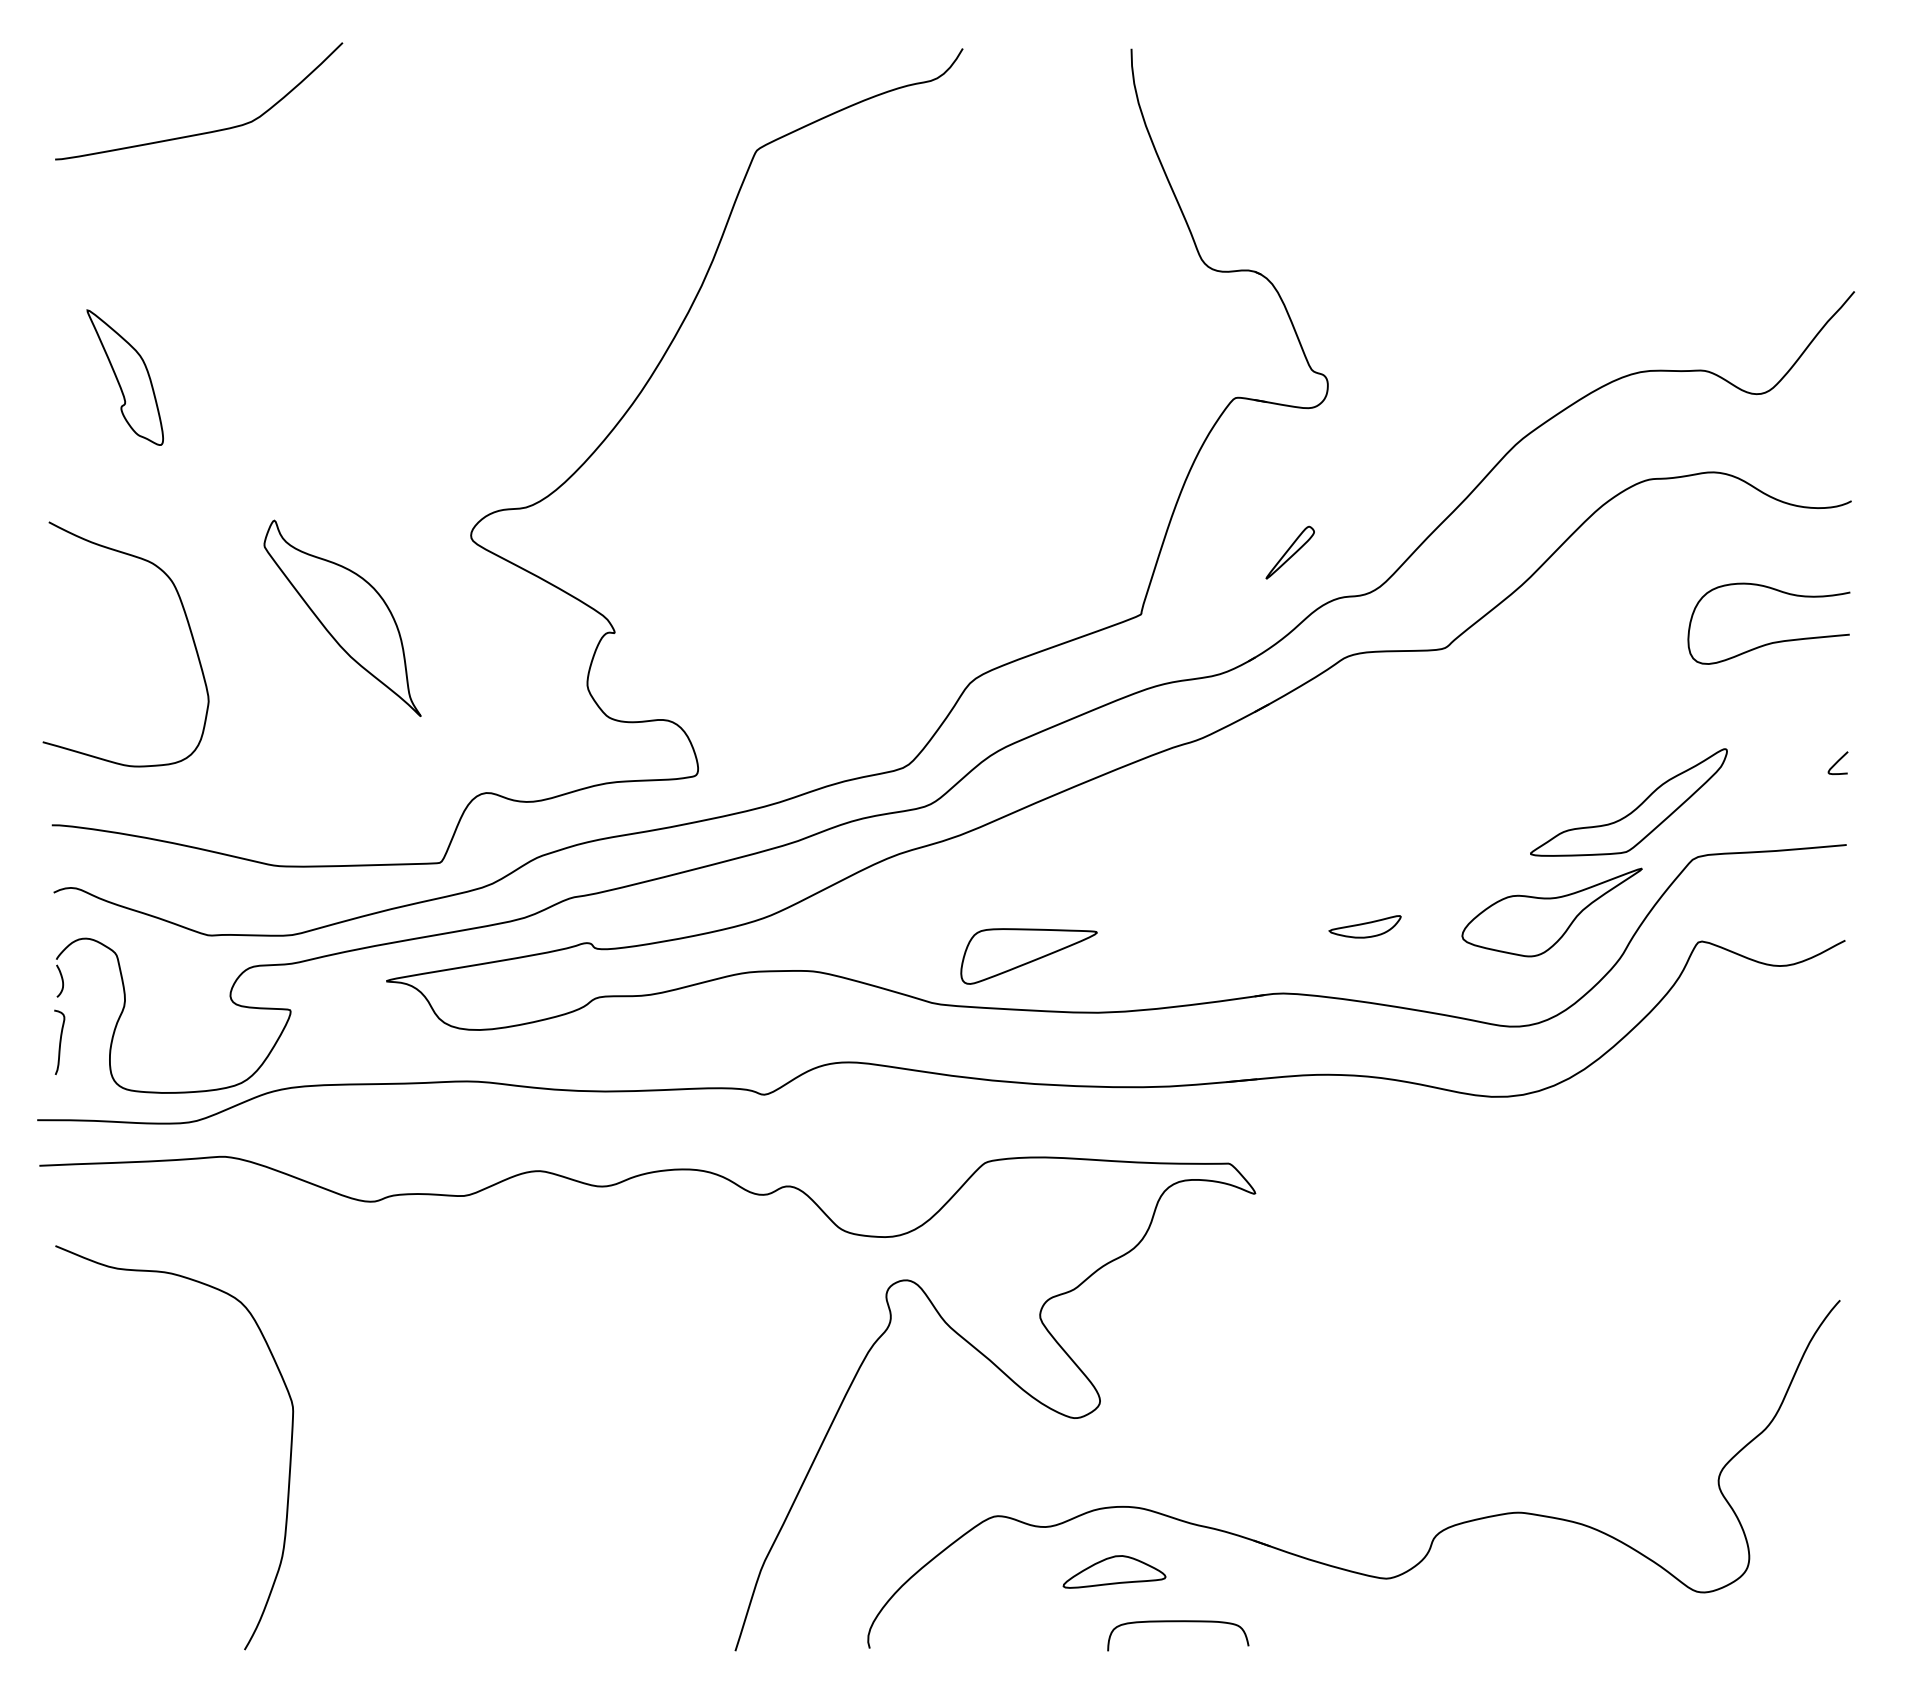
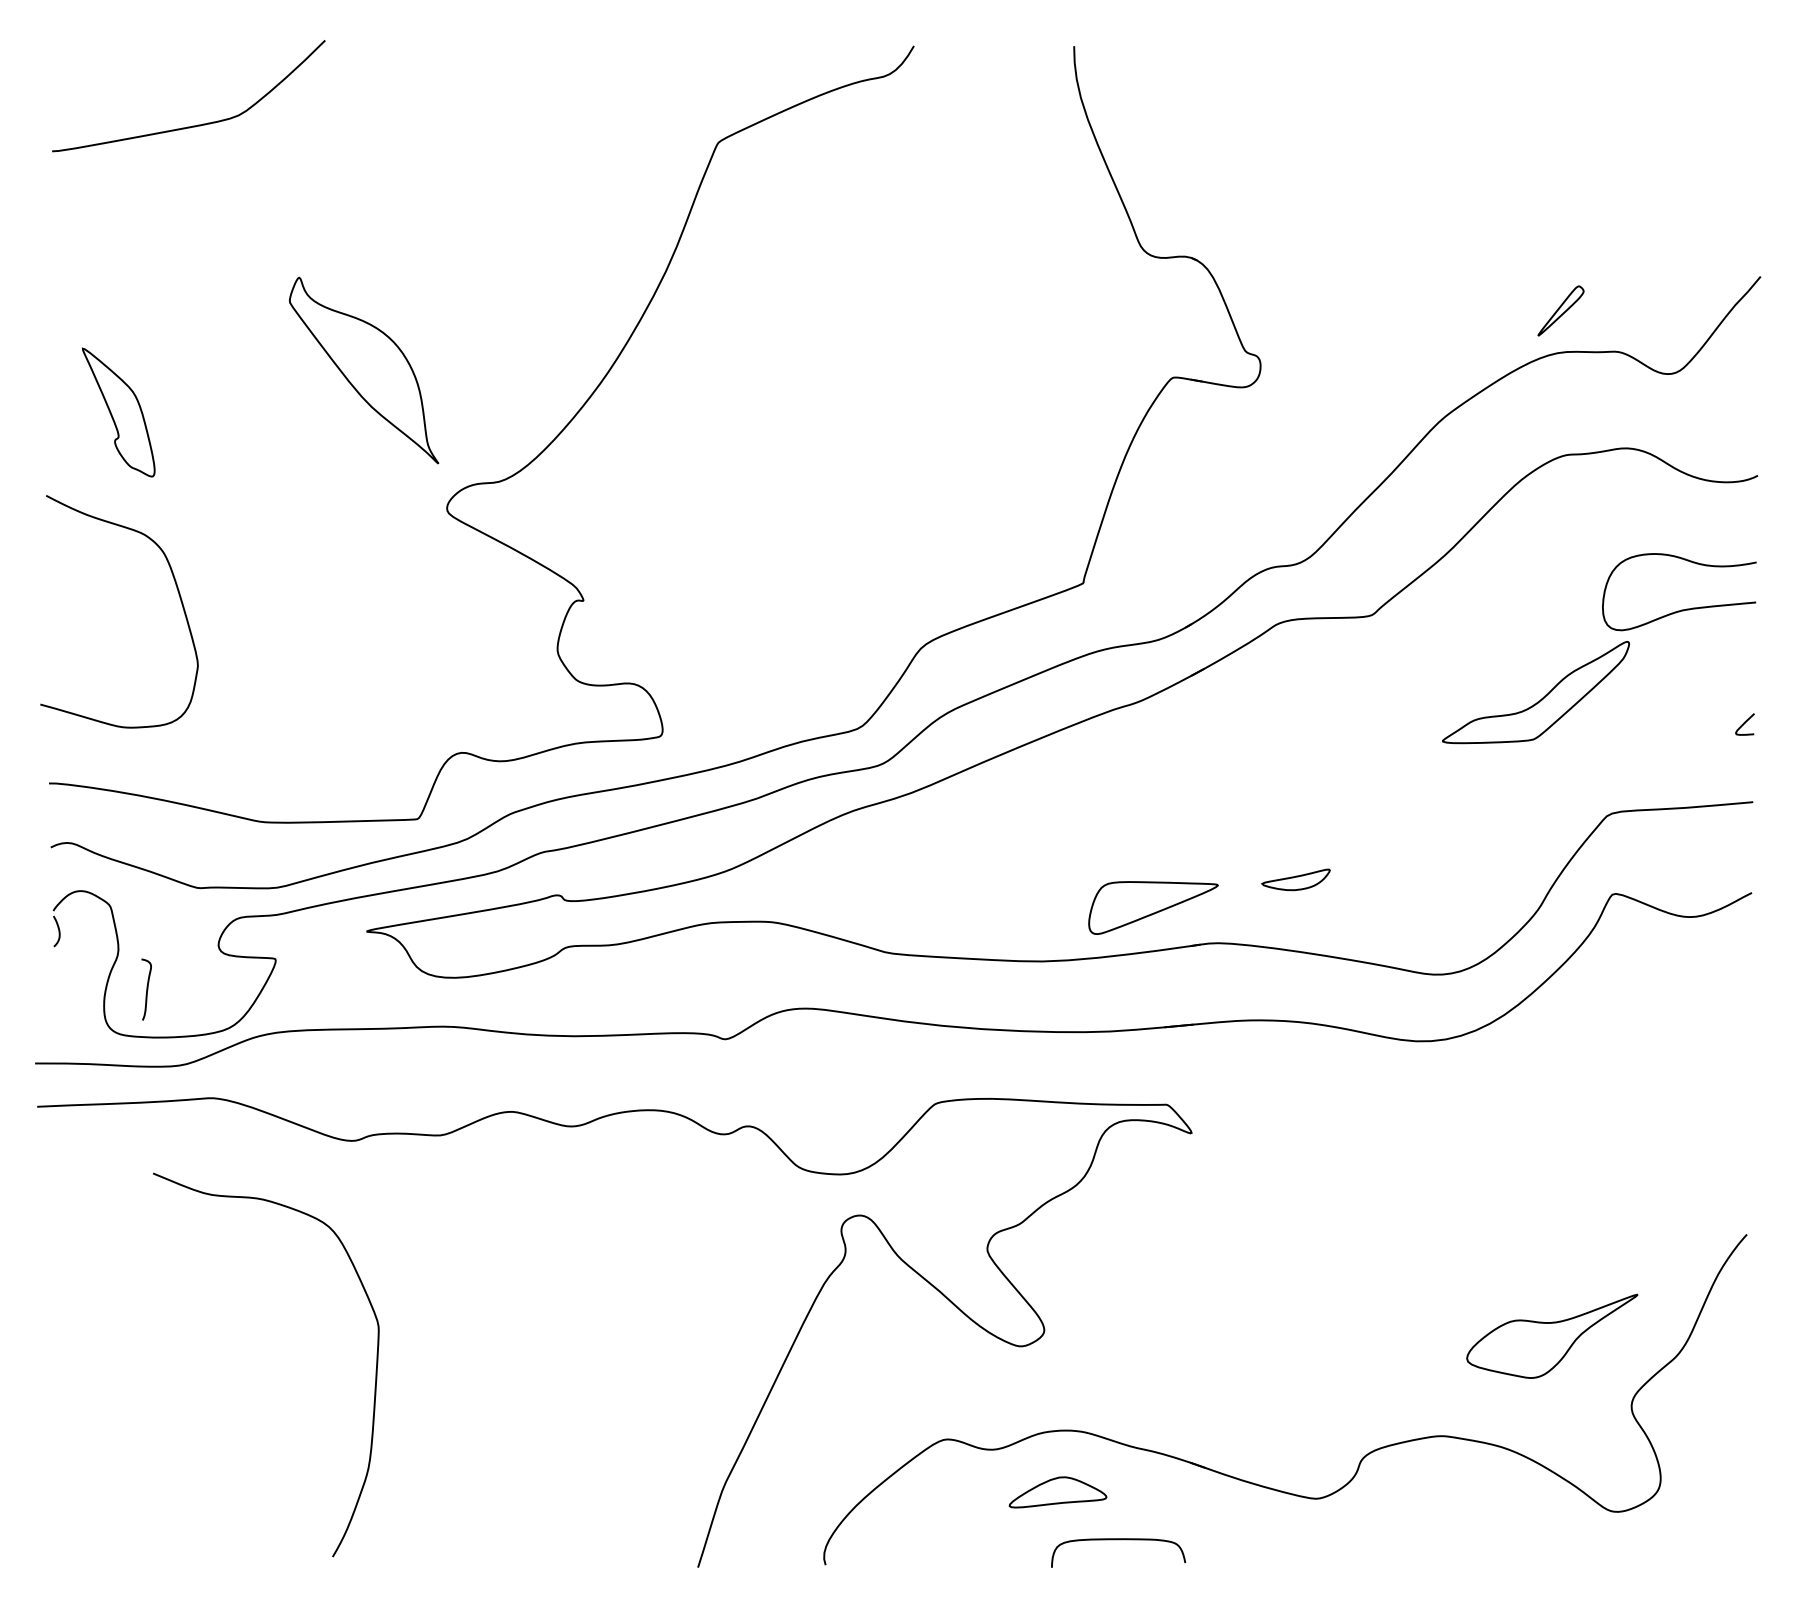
part: (124, 377) -> (117, 412), moved
part: (1289, 552) -> (1560, 310), moved
part: (342, 617) -> (363, 369), moved
part: (1633, 809) -> (1540, 699), moved
part: (1551, 912) -> (1551, 1336), moved
part: (1028, 956) -> (1152, 908), moved
curve: (59, 1041) -> (146, 988), moved
curve: (289, 1457) -> (375, 1374), moved

